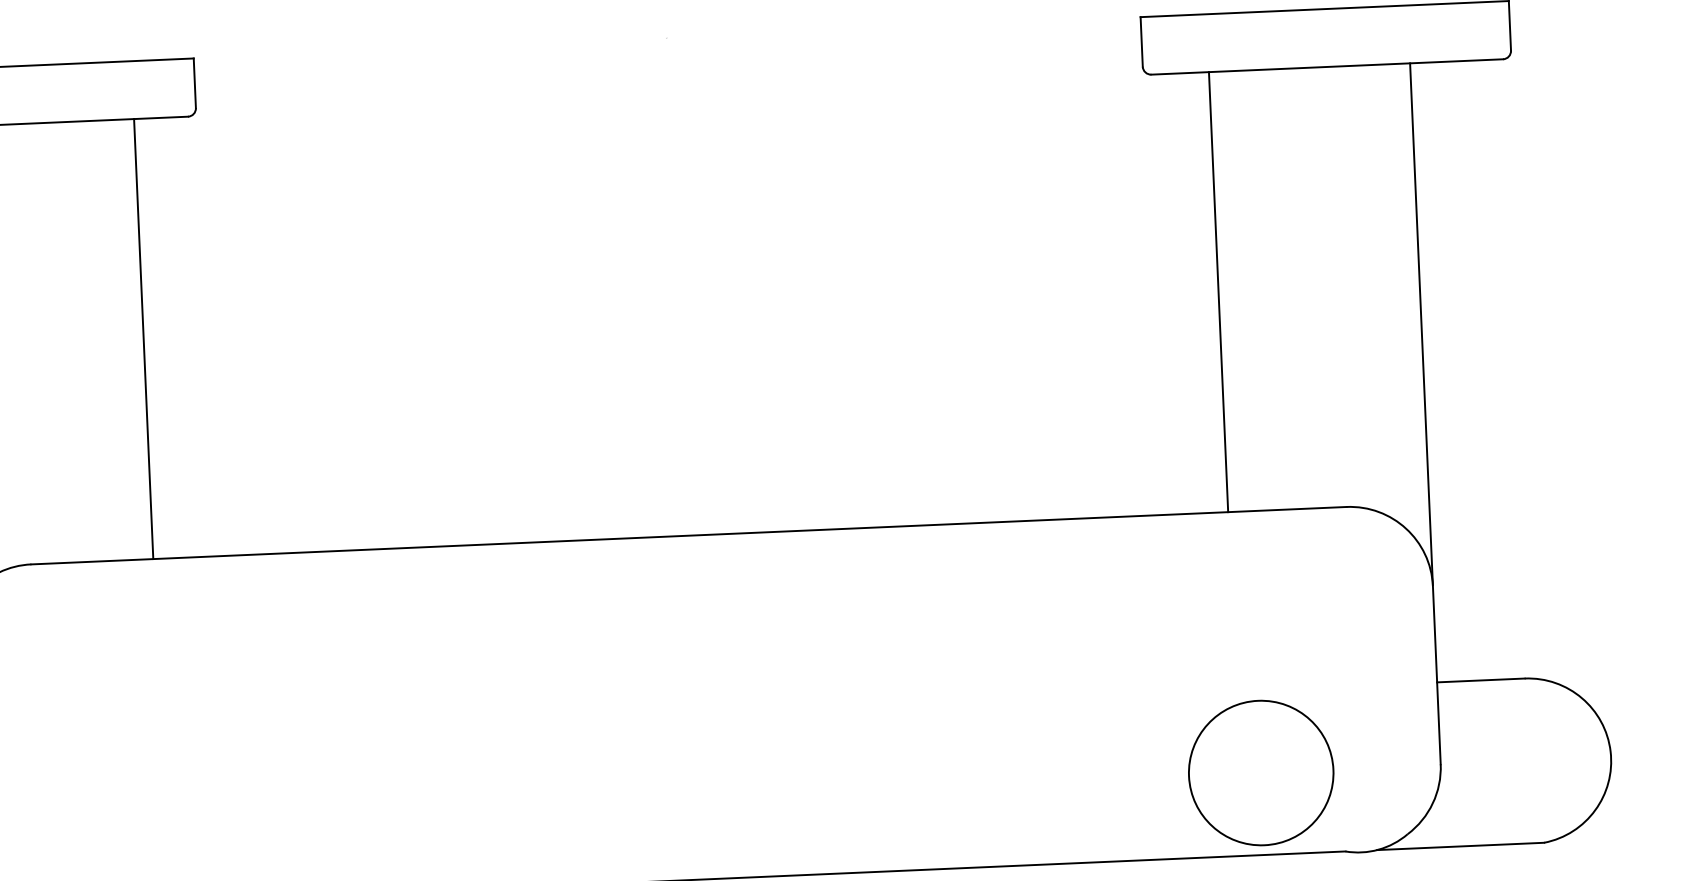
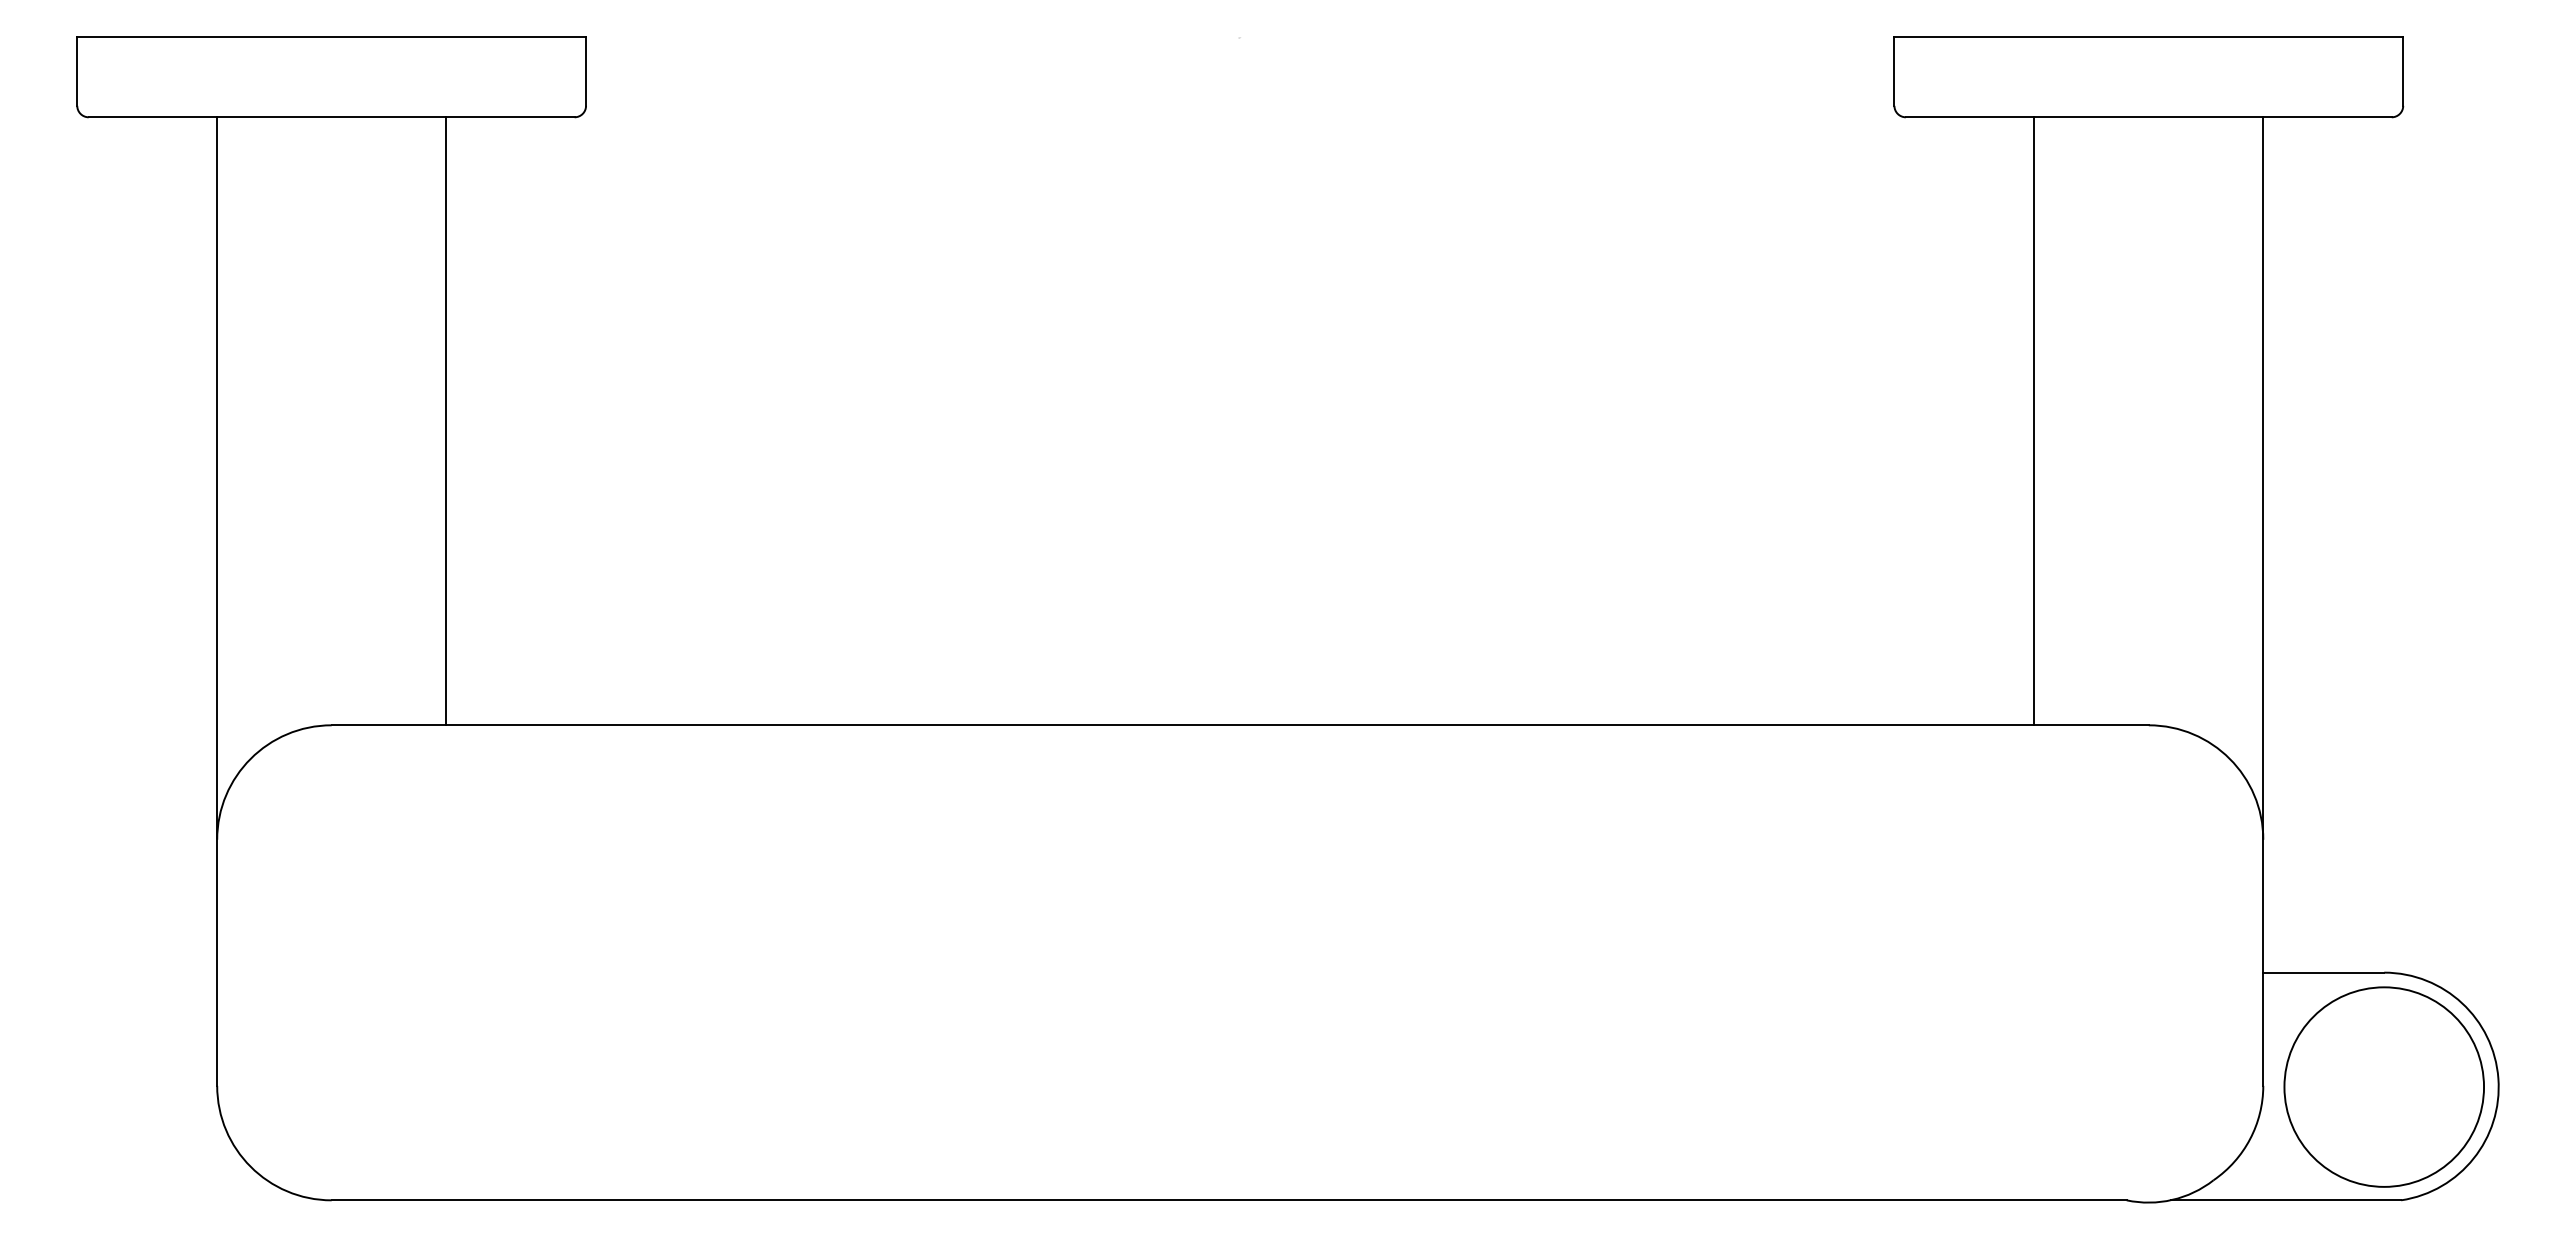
line: (1218, 292) -> (2034, 421), moved
line: (143, 339) -> (446, 421), moved
circle: (1260, 772) -> (2383, 1086), moved

